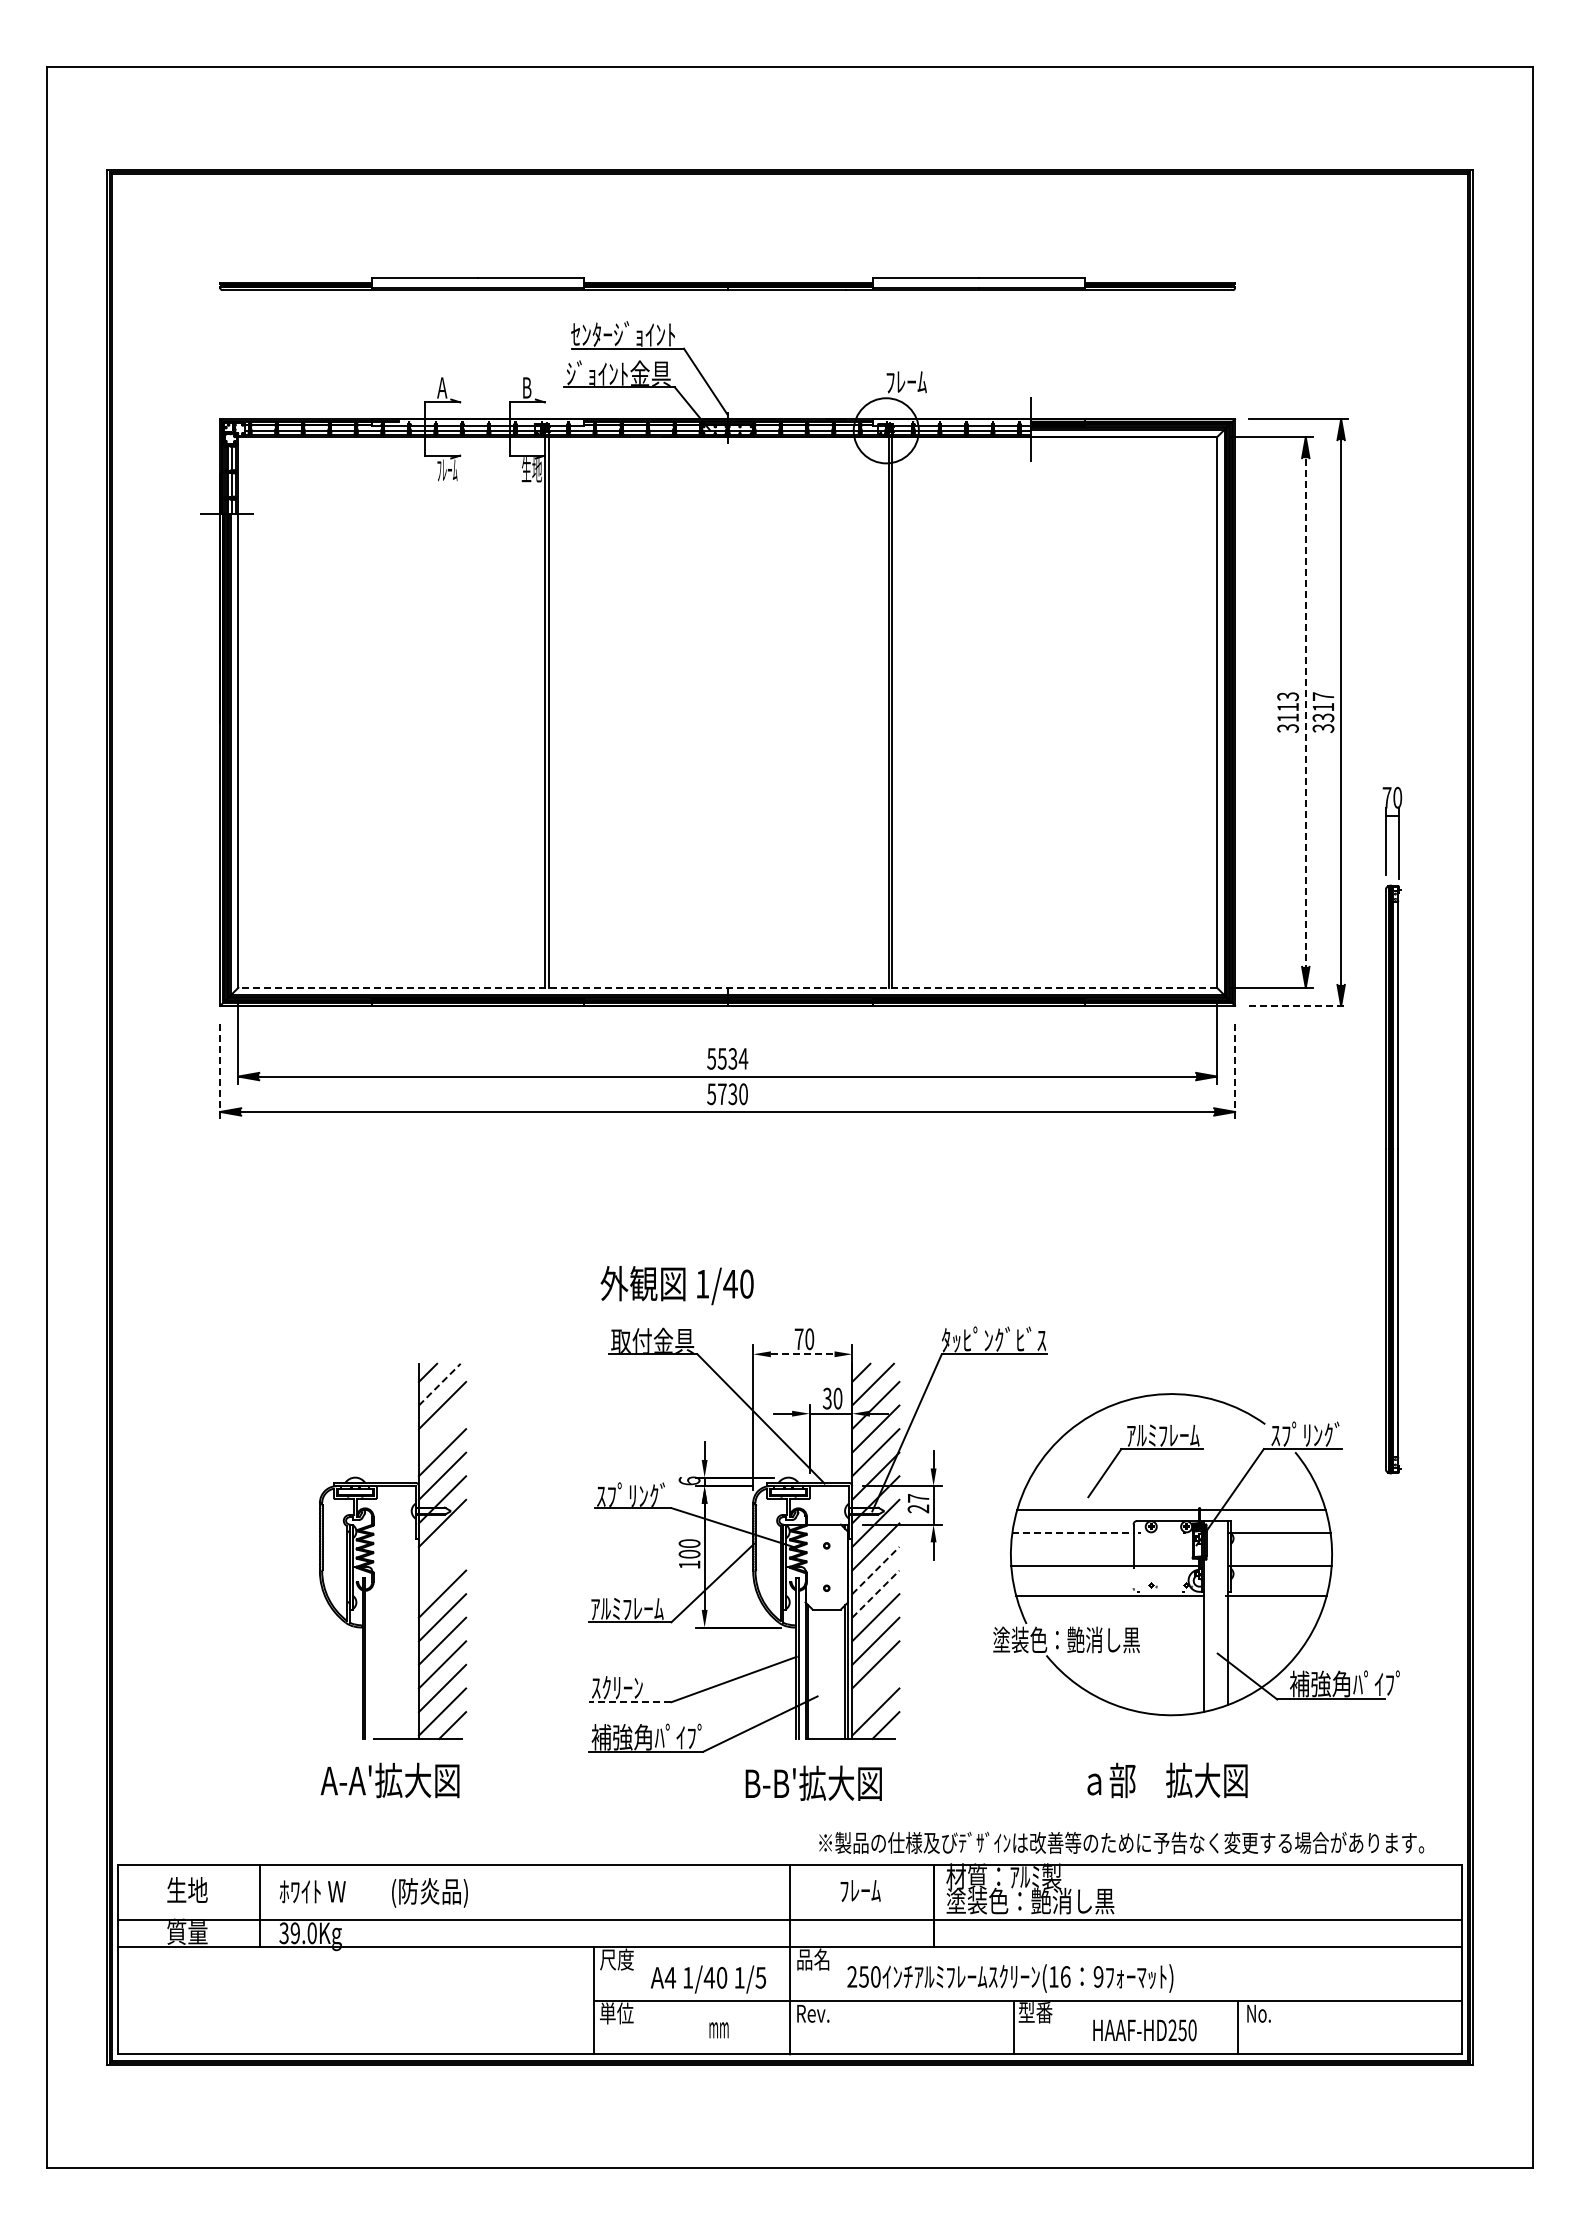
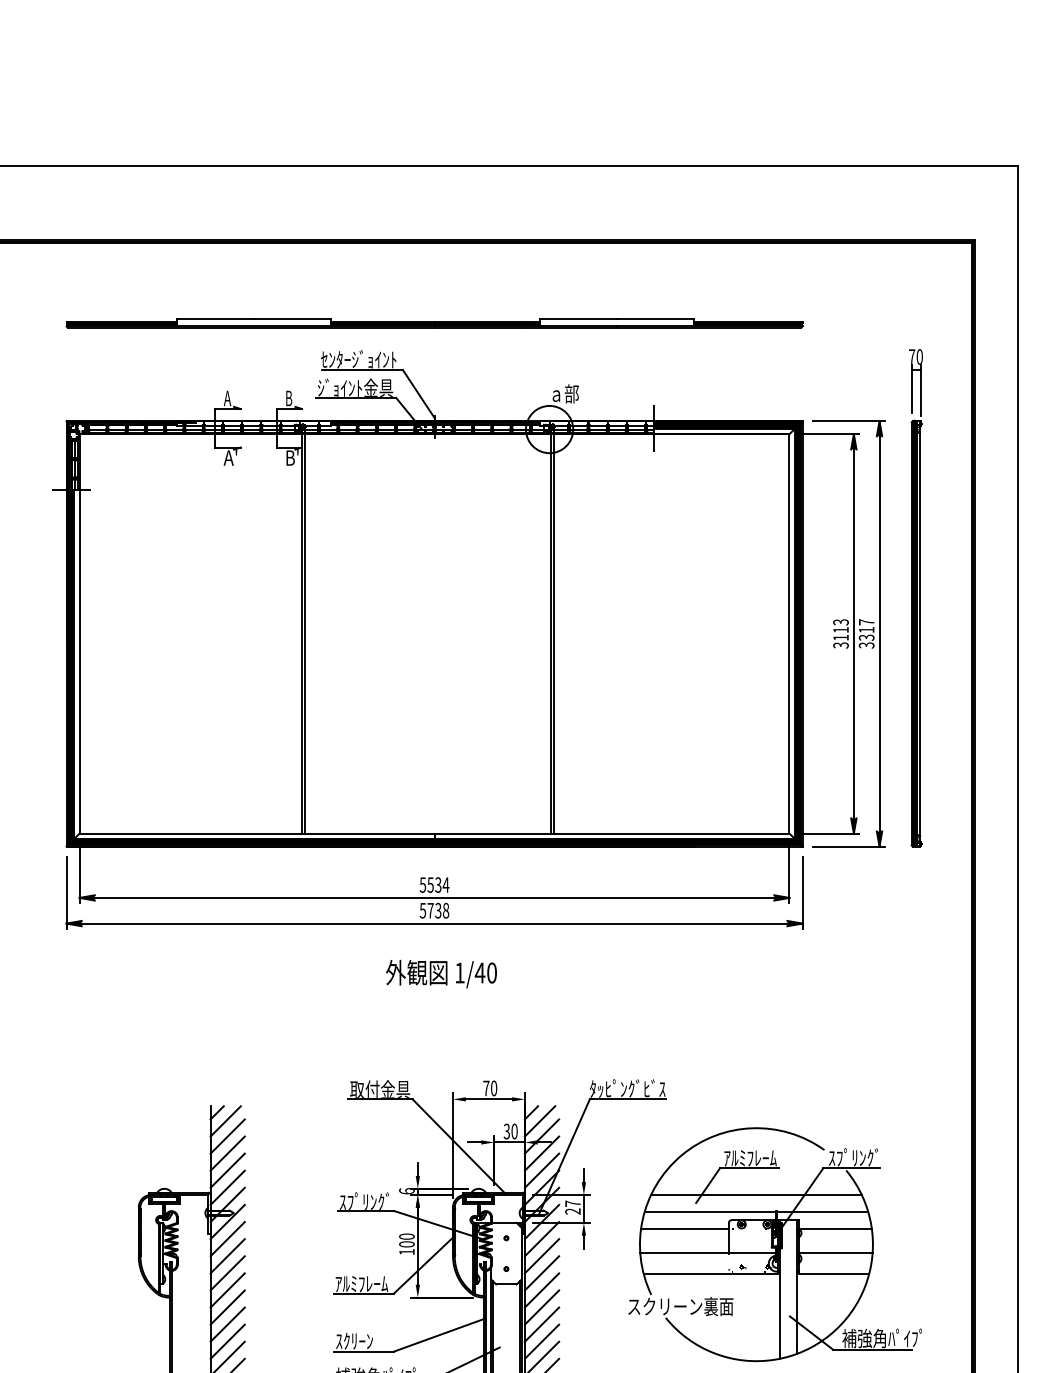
text: (906, 381) -> (564, 393), ﾌﾚｰﾑ -> ａ部
text: (446, 469) -> (230, 457), ﾌﾚｰﾑ -> A'
text: (531, 469) -> (292, 457), 生地 -> B'
line: (1305, 713) -> (853, 634), dashed -> solid
line: (727, 987) -> (434, 833), dashed -> solid
line: (1298, 1005) -> (848, 846), dashed -> solid
line: (220, 1069) -> (66, 892), dashed -> solid
line: (1235, 1069) -> (802, 892), dashed -> solid
text: (743, 1094) -> (446, 910), 5730 -> 5738
part: (1392, 1130) -> (916, 598), moved
text: (676, 1285) -> (440, 974), moved
line: (802, 1354) -> (488, 1099), dashed -> solid
line: (439, 1384) -> (225, 1121), dashed -> solid
line: (442, 1428) -> (227, 1153), added
line: (1171, 1486) -> (756, 1195), added
line: (1072, 1533) -> (684, 1229), dashed -> solid
line: (442, 1546) -> (227, 1238), added
line: (442, 1570) -> (227, 1256), added
line: (876, 1570) -> (542, 1256), dashed -> solid
line: (876, 1593) -> (542, 1272), dashed -> solid
text: (1066, 1639) -> (680, 1306), 塗装色：艶消し黒 -> スクリーン裏面
line: (875, 1688) -> (541, 1341), added
line: (629, 1702) -> (363, 1351), dashed -> solid

